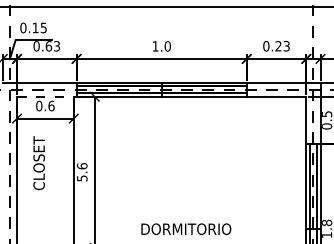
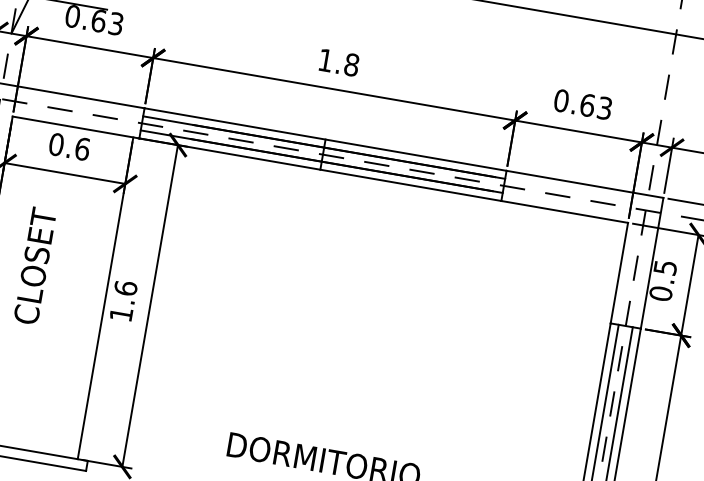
text: (167, 46) -> (351, 65), 1.0 -> 1.8
text: (278, 46) -> (587, 105), 0.23 -> 0.63
line: (46, 96) -> (75, 126), dashed -> solid
text: (82, 178) -> (121, 314), 5.6 -> 1.6

